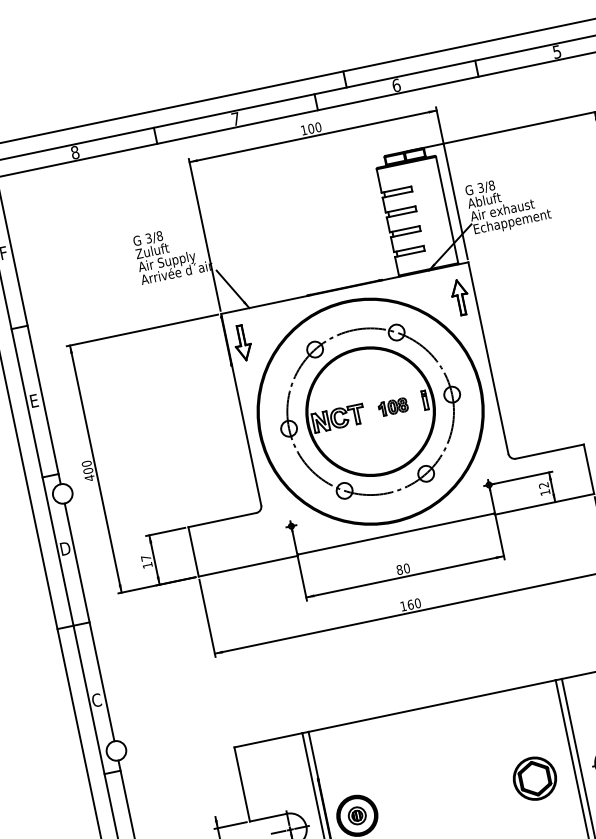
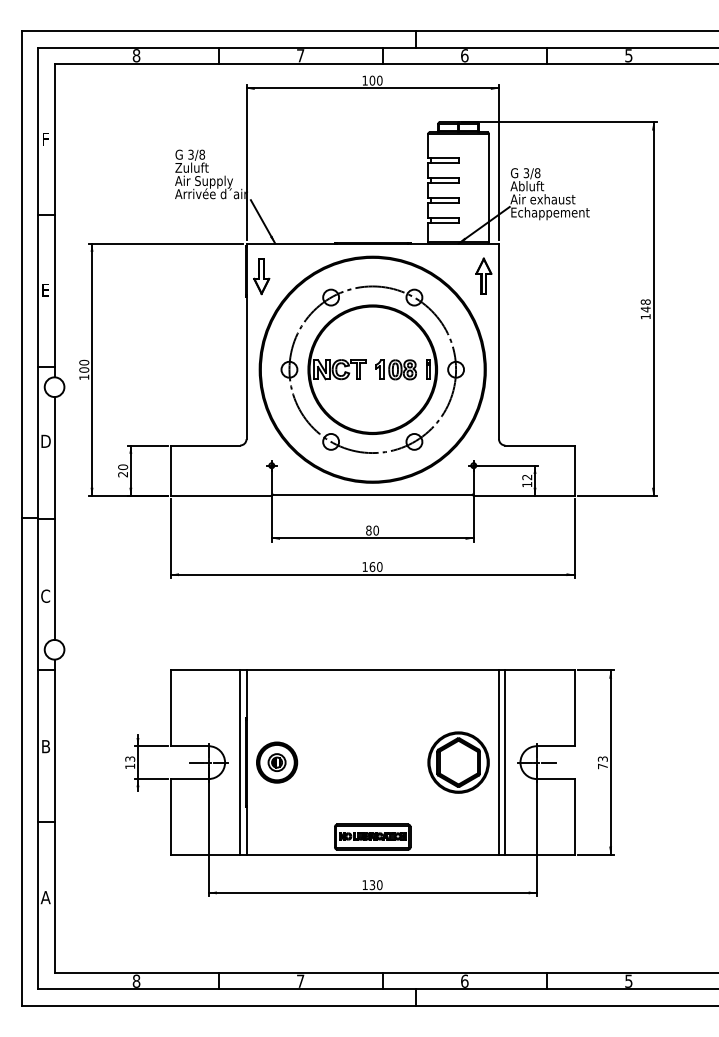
part: (392, 406) -> (395, 369), size x1.43
text: (90, 478) -> (84, 377), 400 -> 100
text: (147, 561) -> (123, 470), 17 -> 20
part: (534, 778) -> (458, 762), size x1.43

